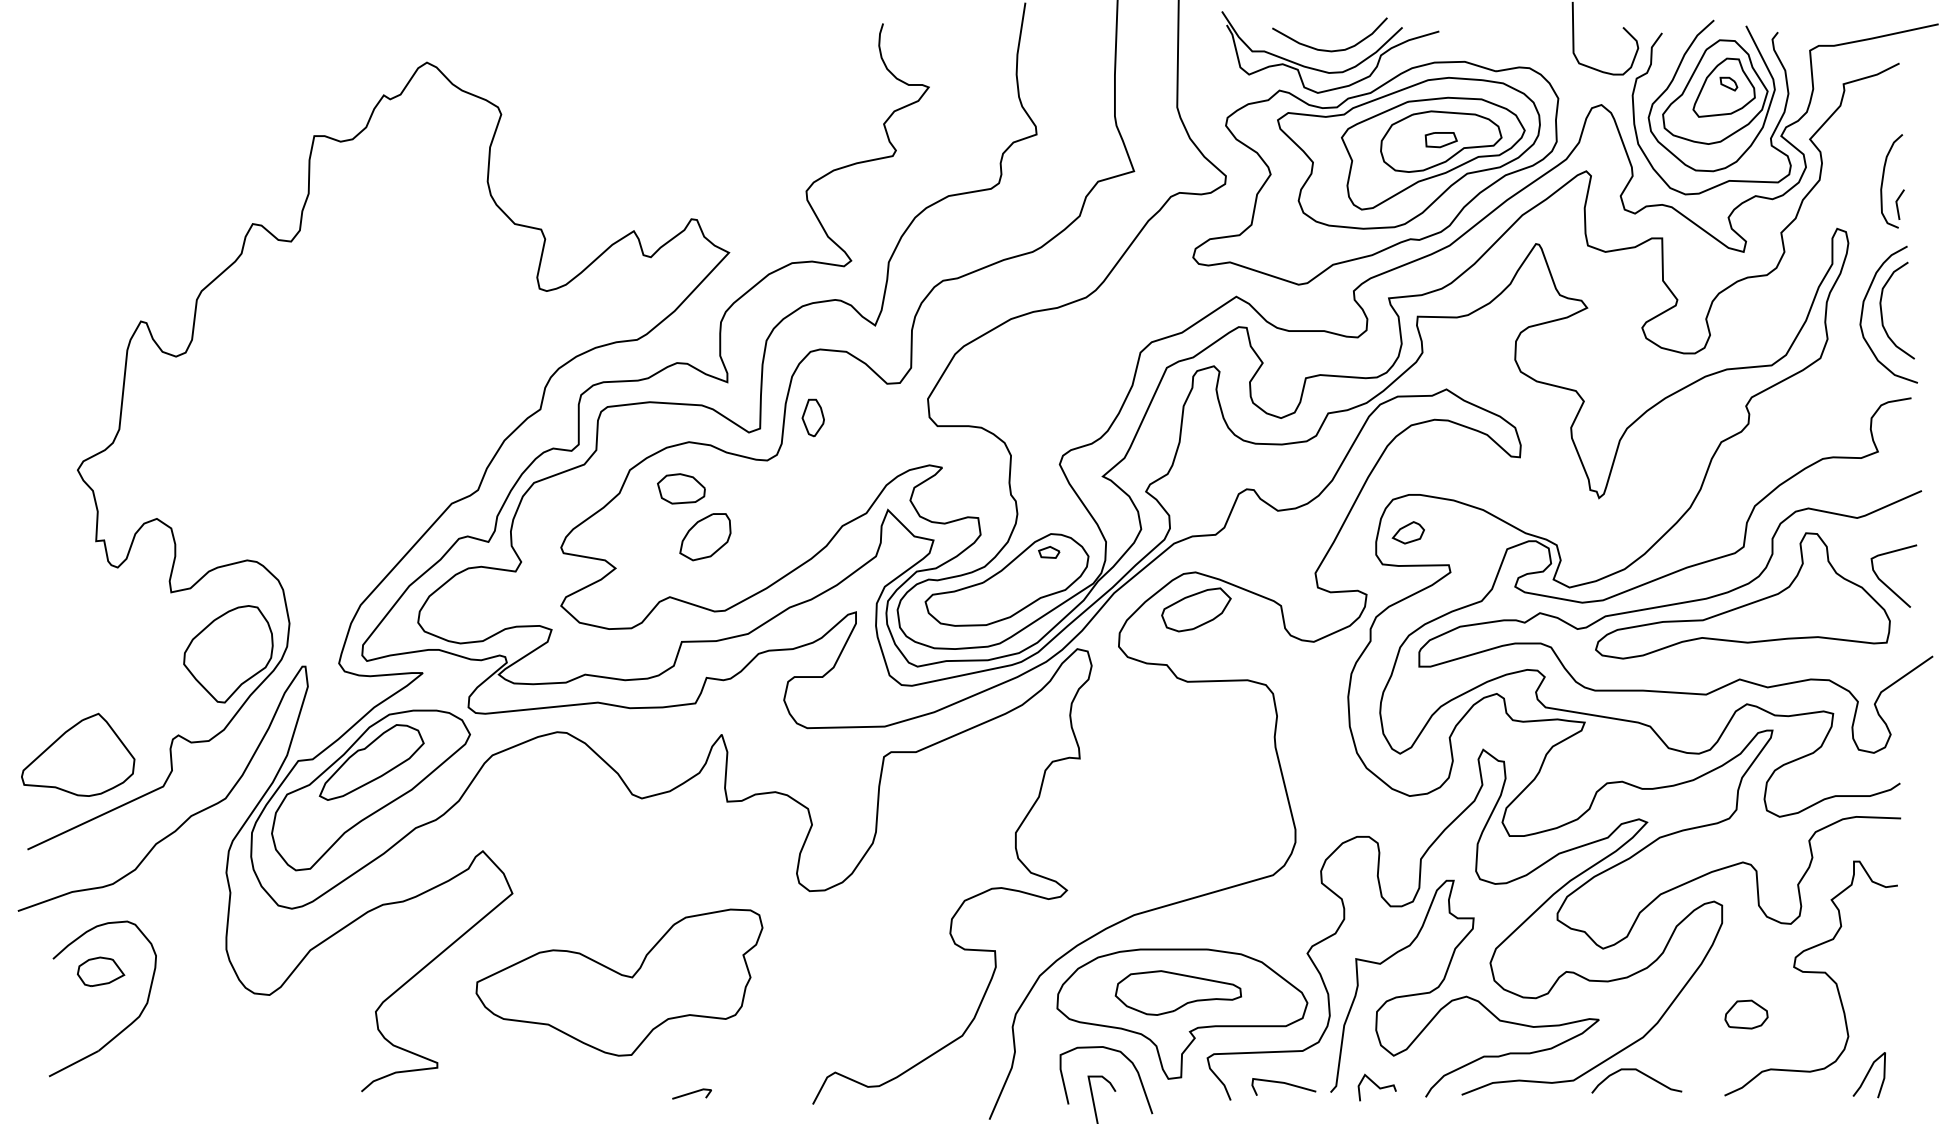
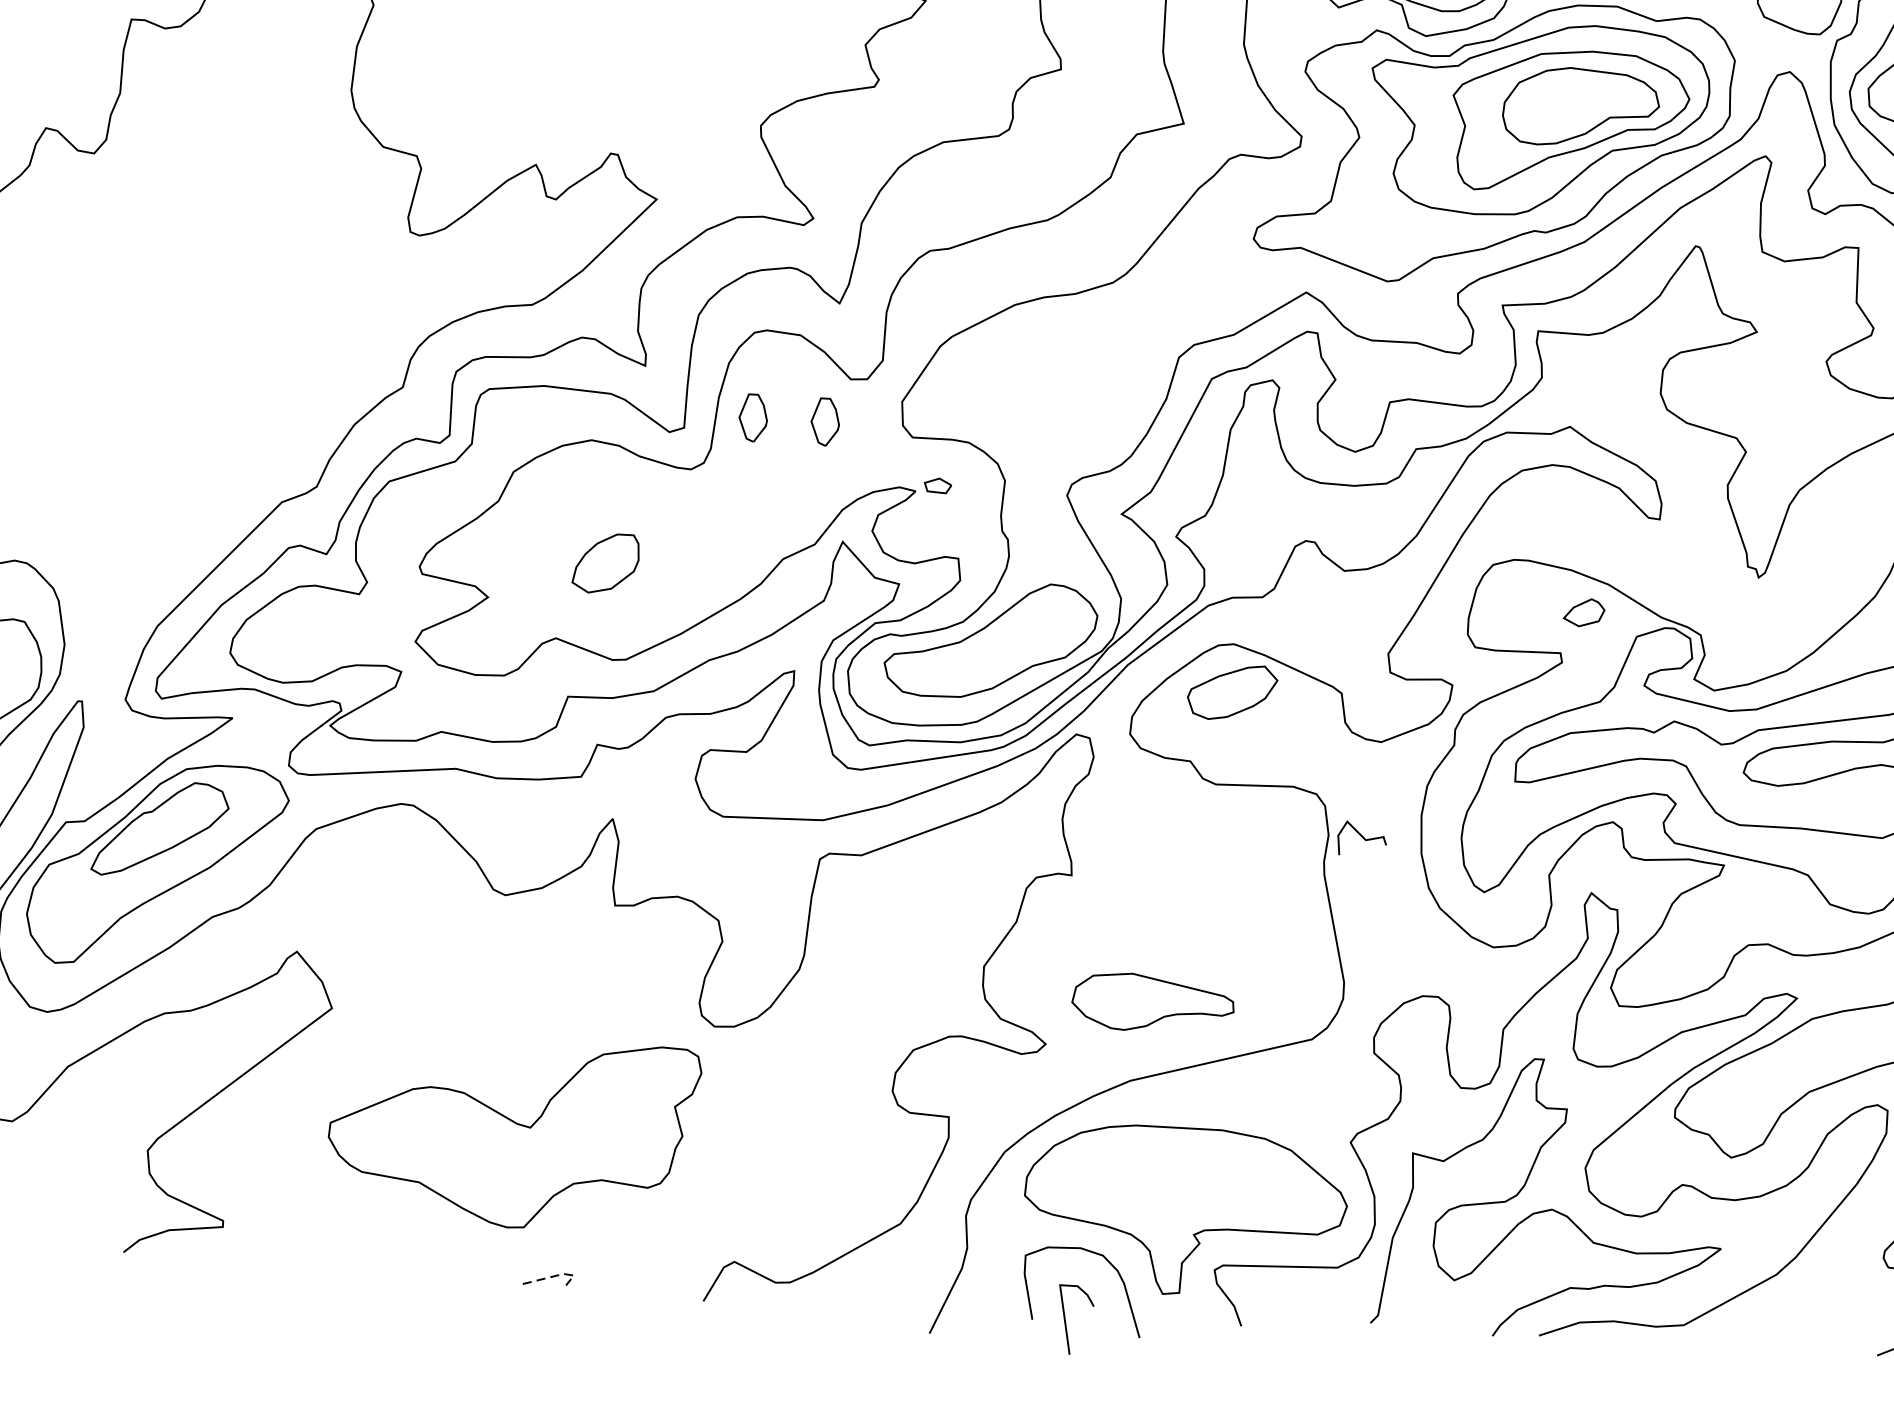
part: (1440, 140) -> (1580, 106), removed
part: (868, 417) -> (824, 421), added
part: (681, 488) -> (578, 499), removed
part: (1407, 532) -> (1582, 612), moved
part: (1049, 552) -> (938, 485), moved
part: (619, 982) -> (513, 1133), moved
part: (1178, 992) -> (1153, 1002), moved
curve: (1640, 1073) -> (1770, 1320), removed
line: (1285, 1084) -> (1312, 1309), removed
curve: (1376, 1086) -> (1361, 837), moved
line: (697, 1091) -> (555, 1276), solid -> dashed

